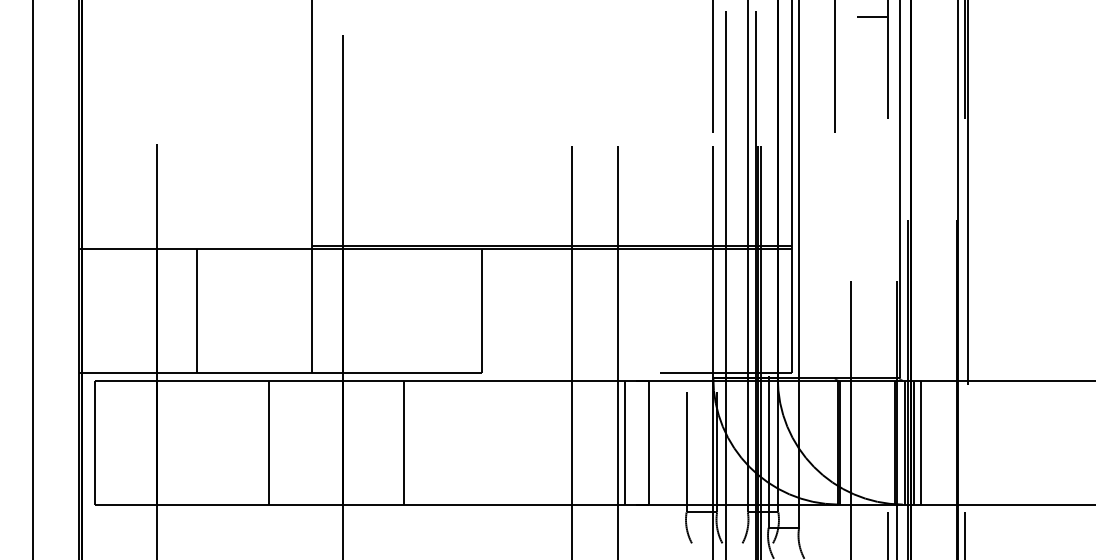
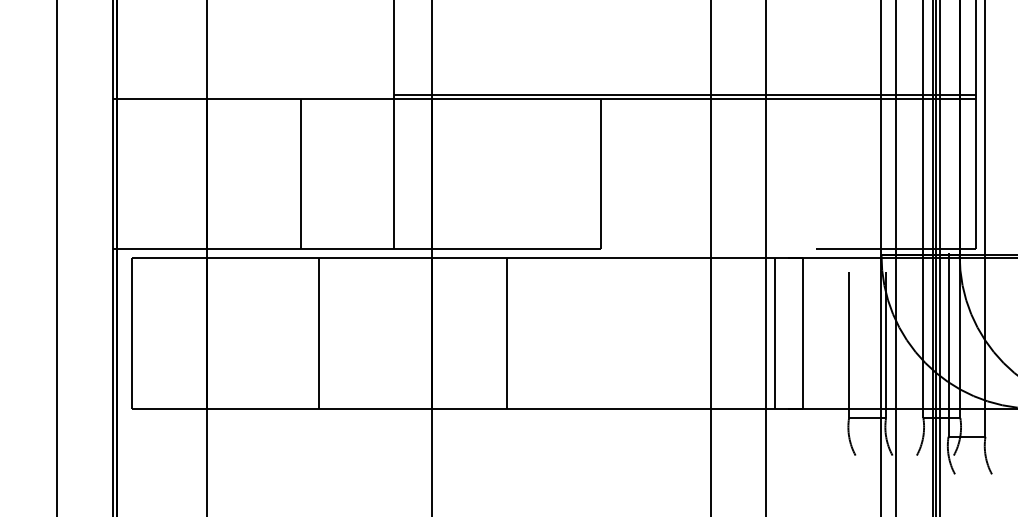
line: (197, 311) -> (301, 174), moved
line: (268, 442) -> (319, 333), moved

